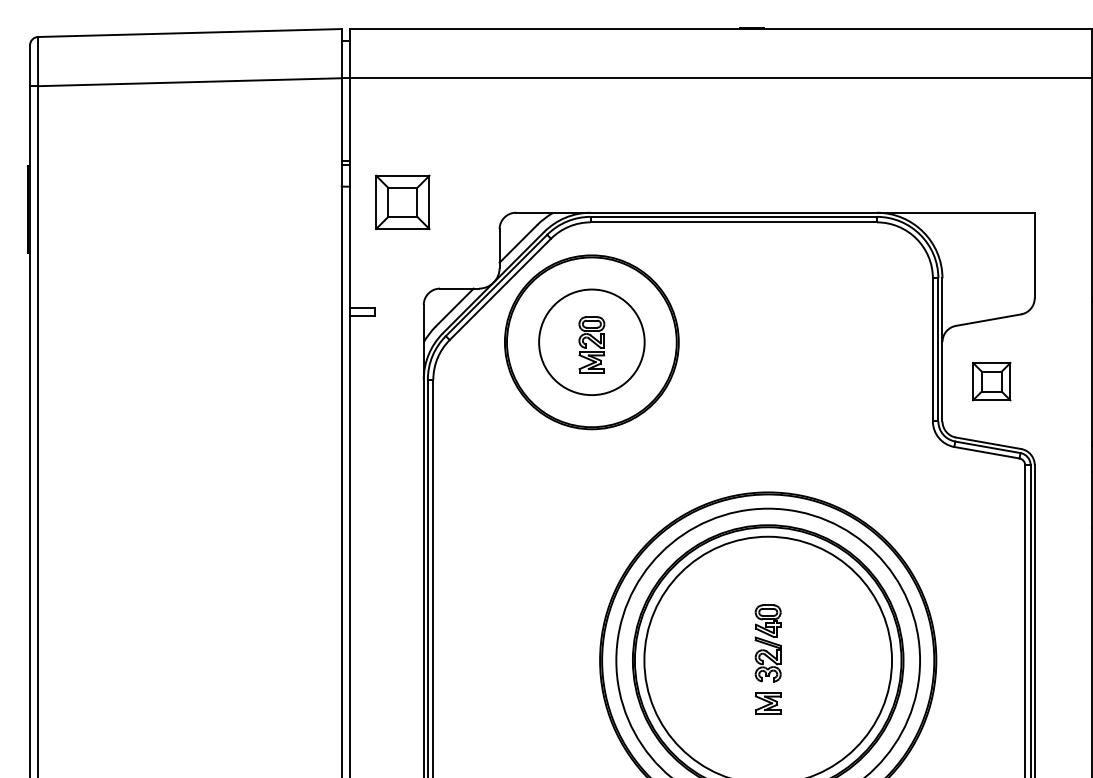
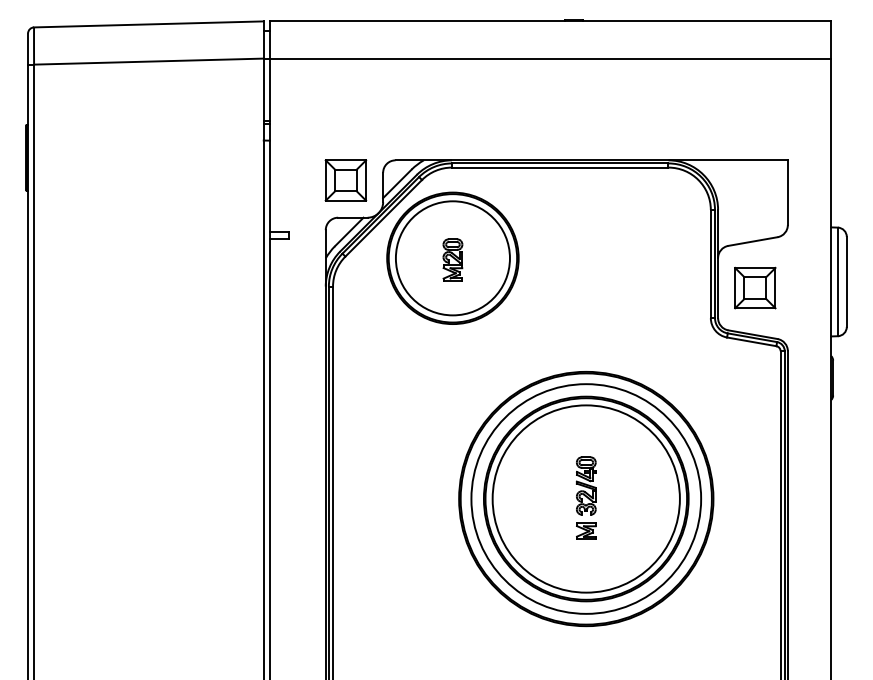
part: (402, 202) -> (345, 180), moved
circle: (591, 342) -> (452, 258), size x1.43
part: (991, 380) -> (755, 287), size x1.43

